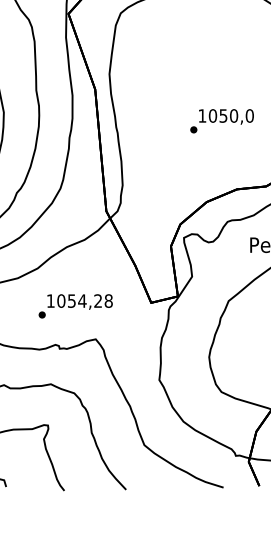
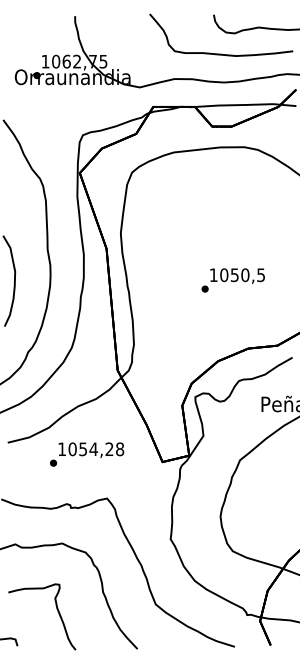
text: (250, 116) -> (261, 275), 1050,0 -> 1050,5
text: (76, 306) -> (87, 454), moved

